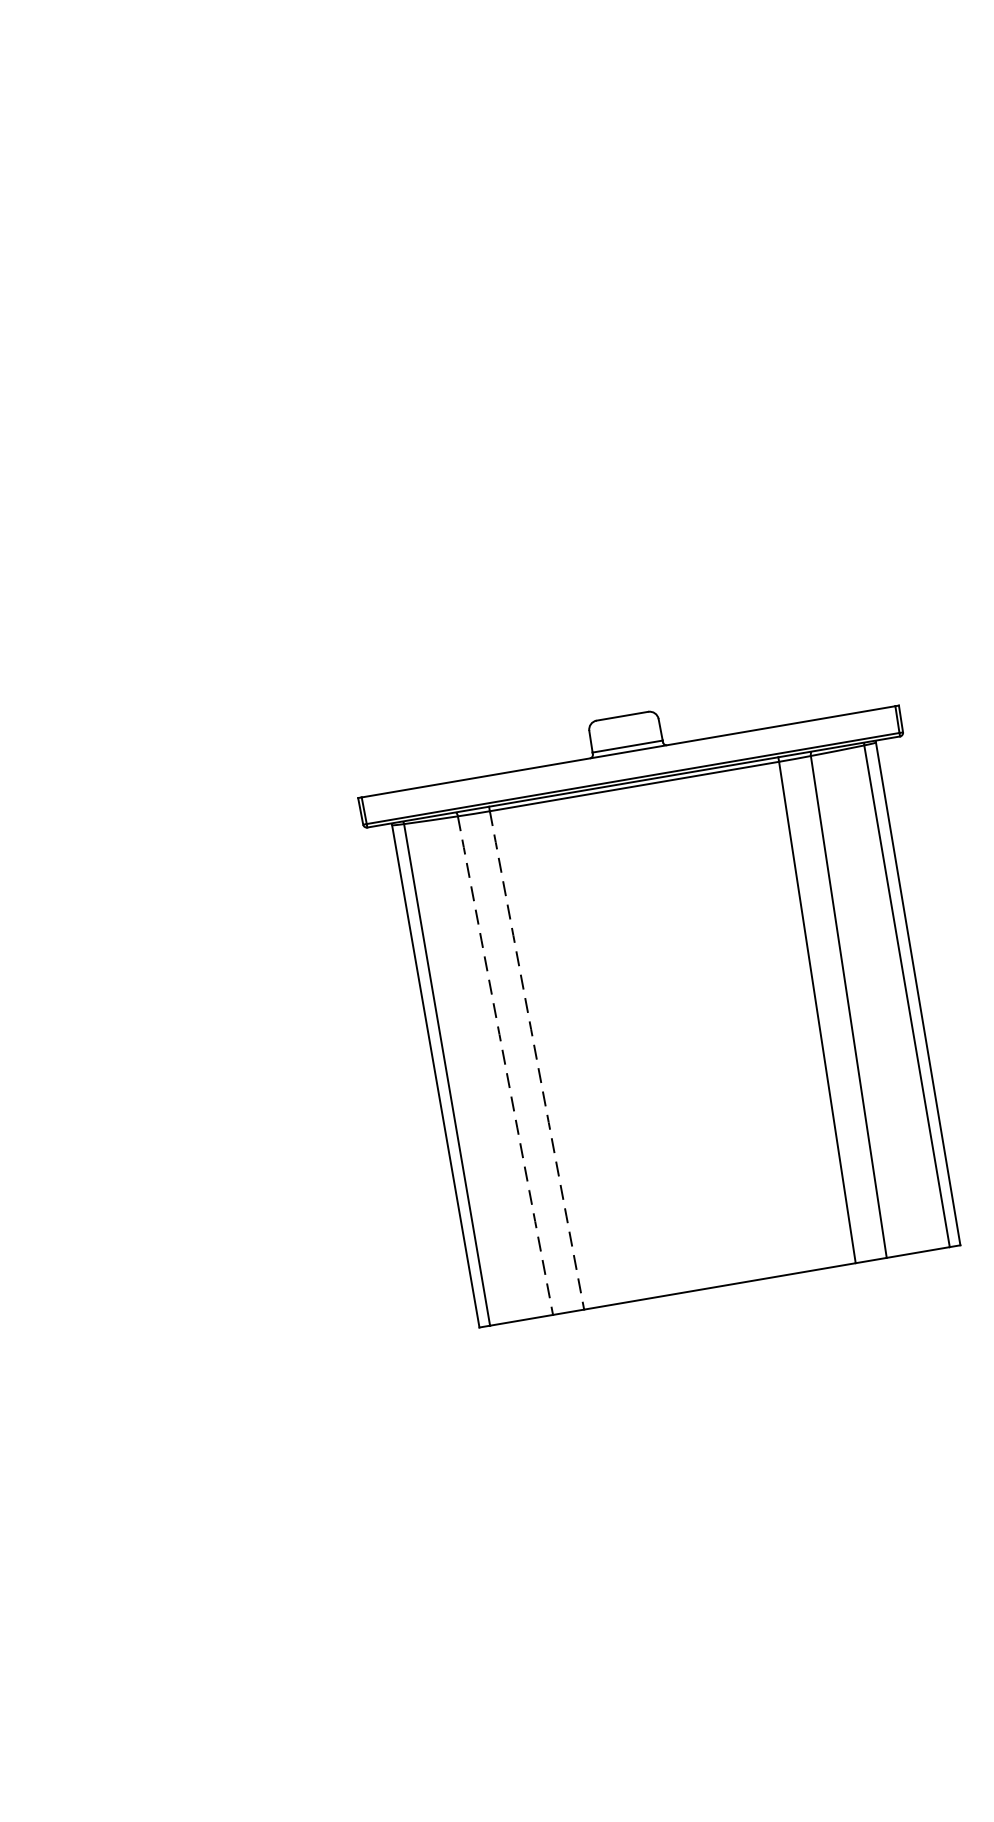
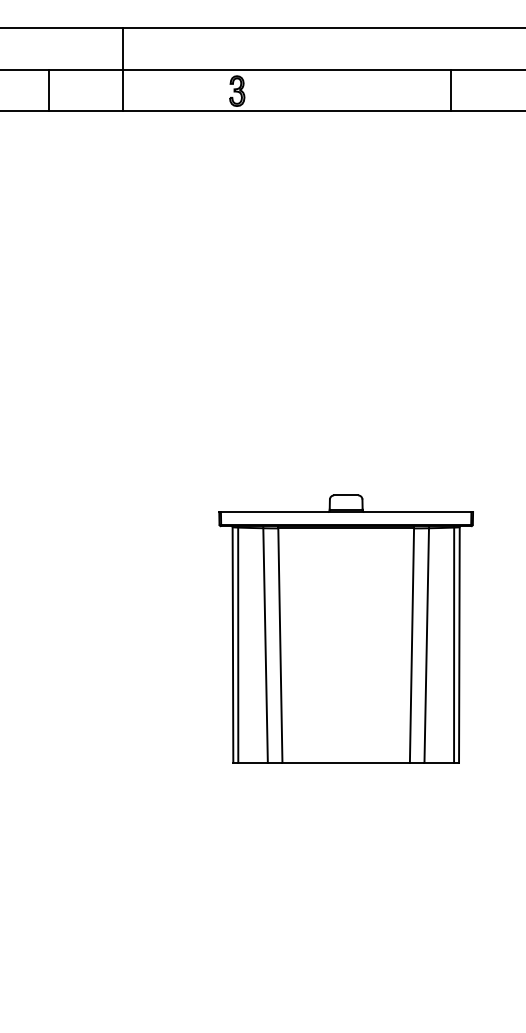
arc: (537, 1059) -> (280, 645), dashed -> solid
arc: (505, 1065) -> (265, 645), dashed -> solid

